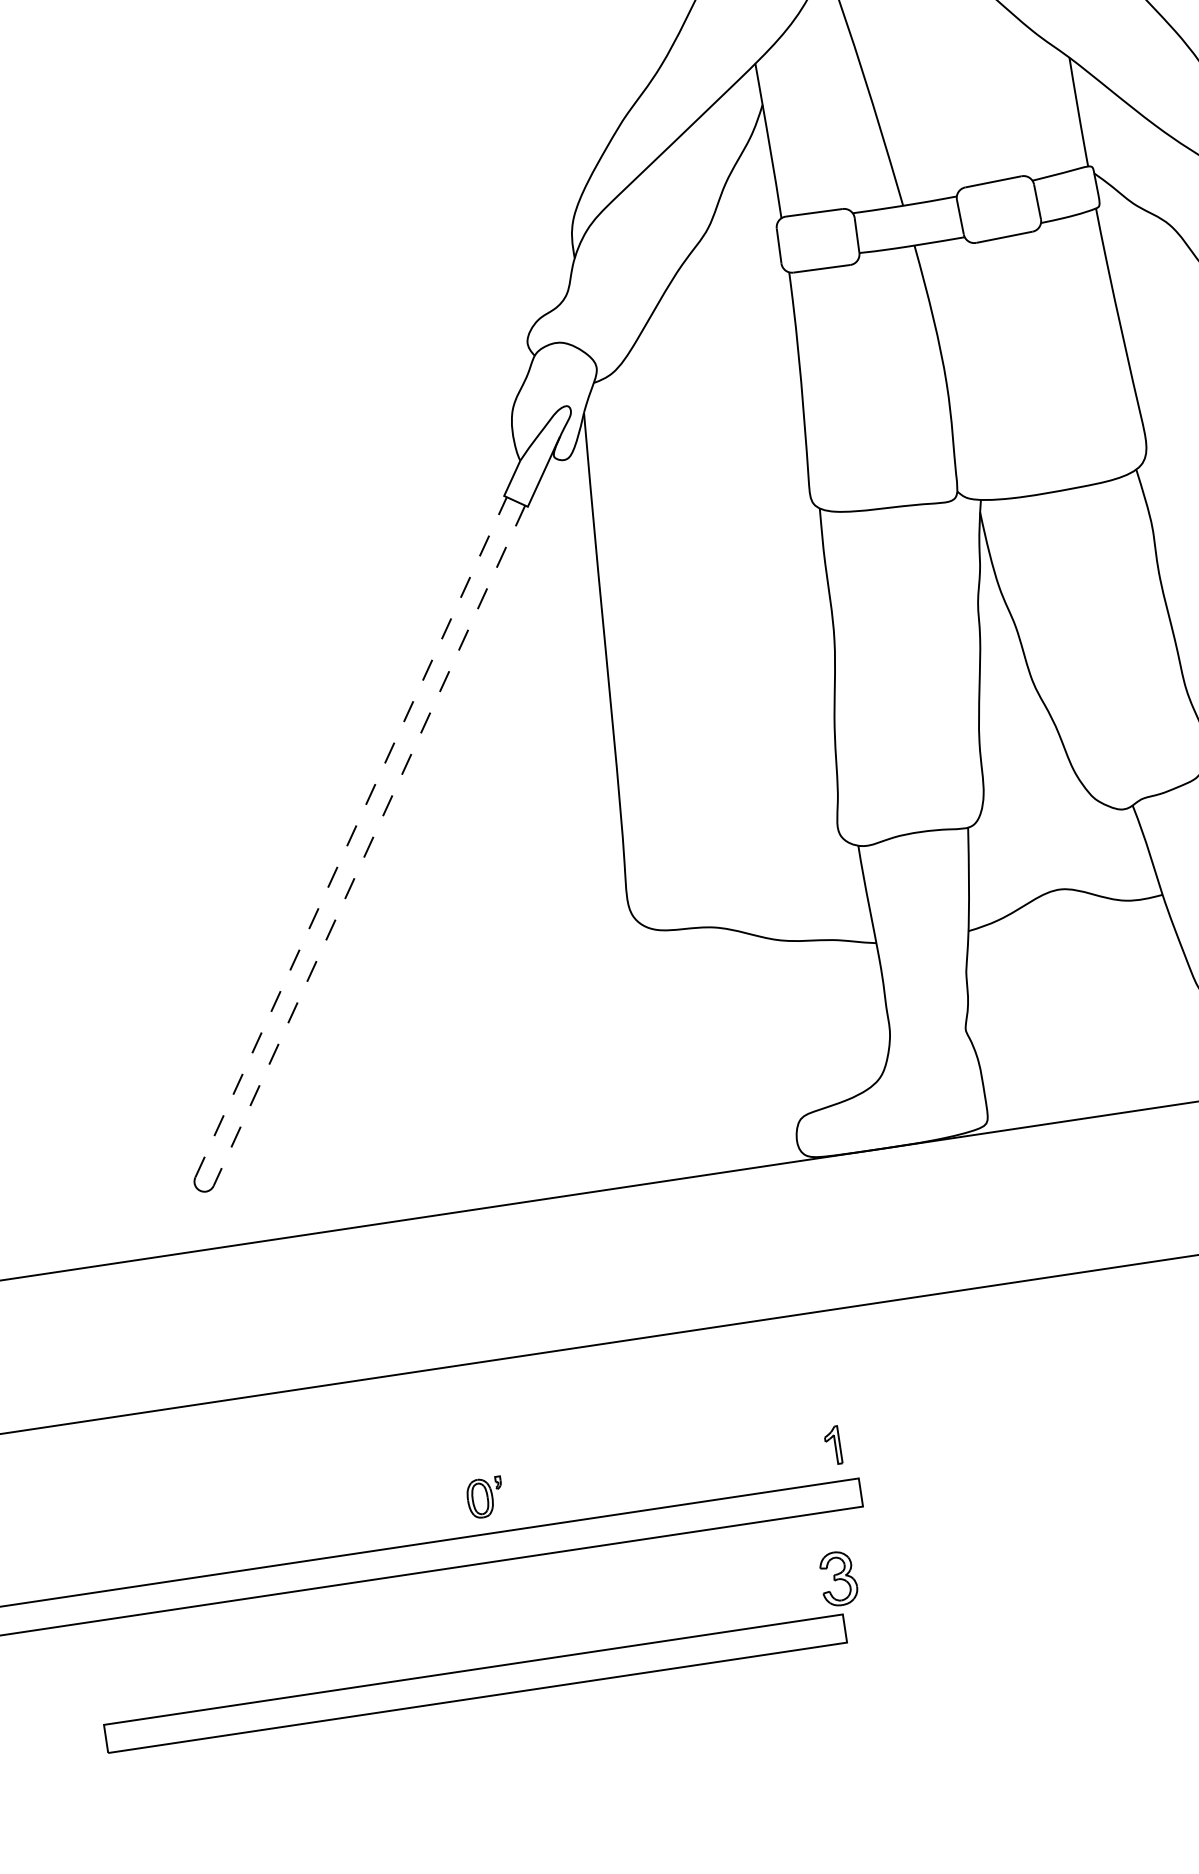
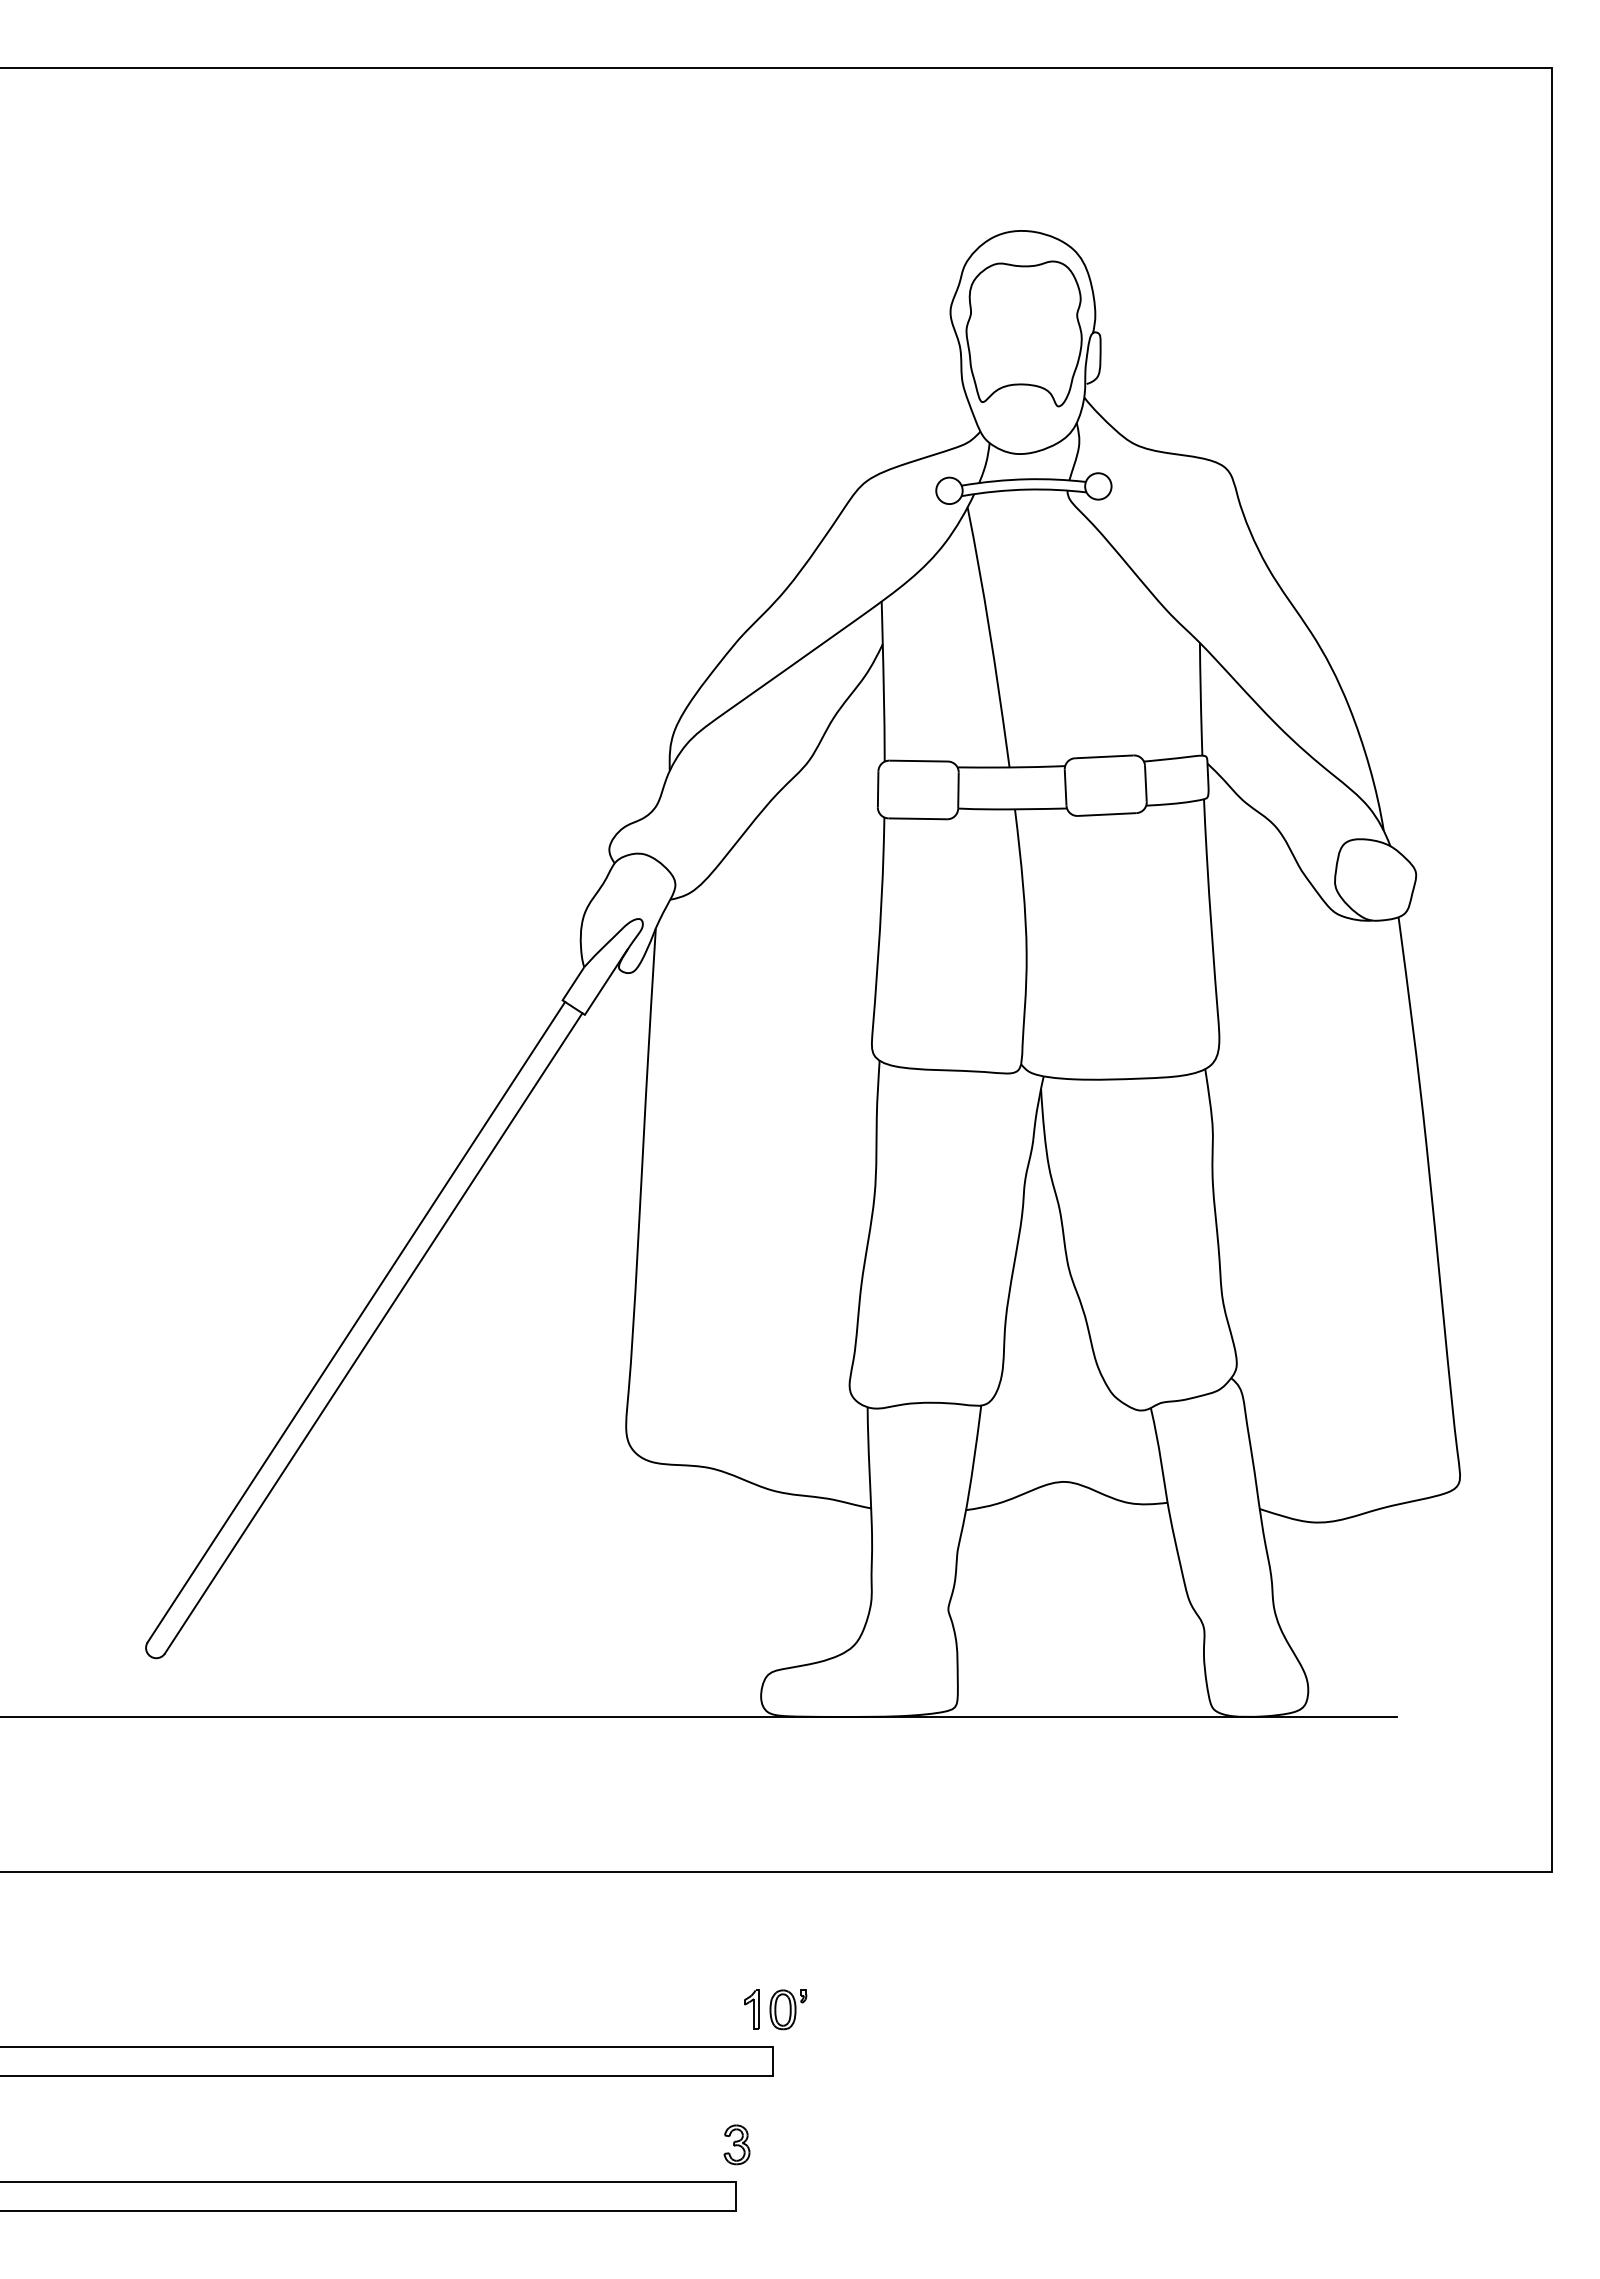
line: (351, 836) -> (356, 1321), dashed -> solid
line: (369, 845) -> (373, 1333), dashed -> solid
part: (485, 1497) -> (788, 2009), moved
part: (838, 1578) -> (736, 2144), size x0.71

